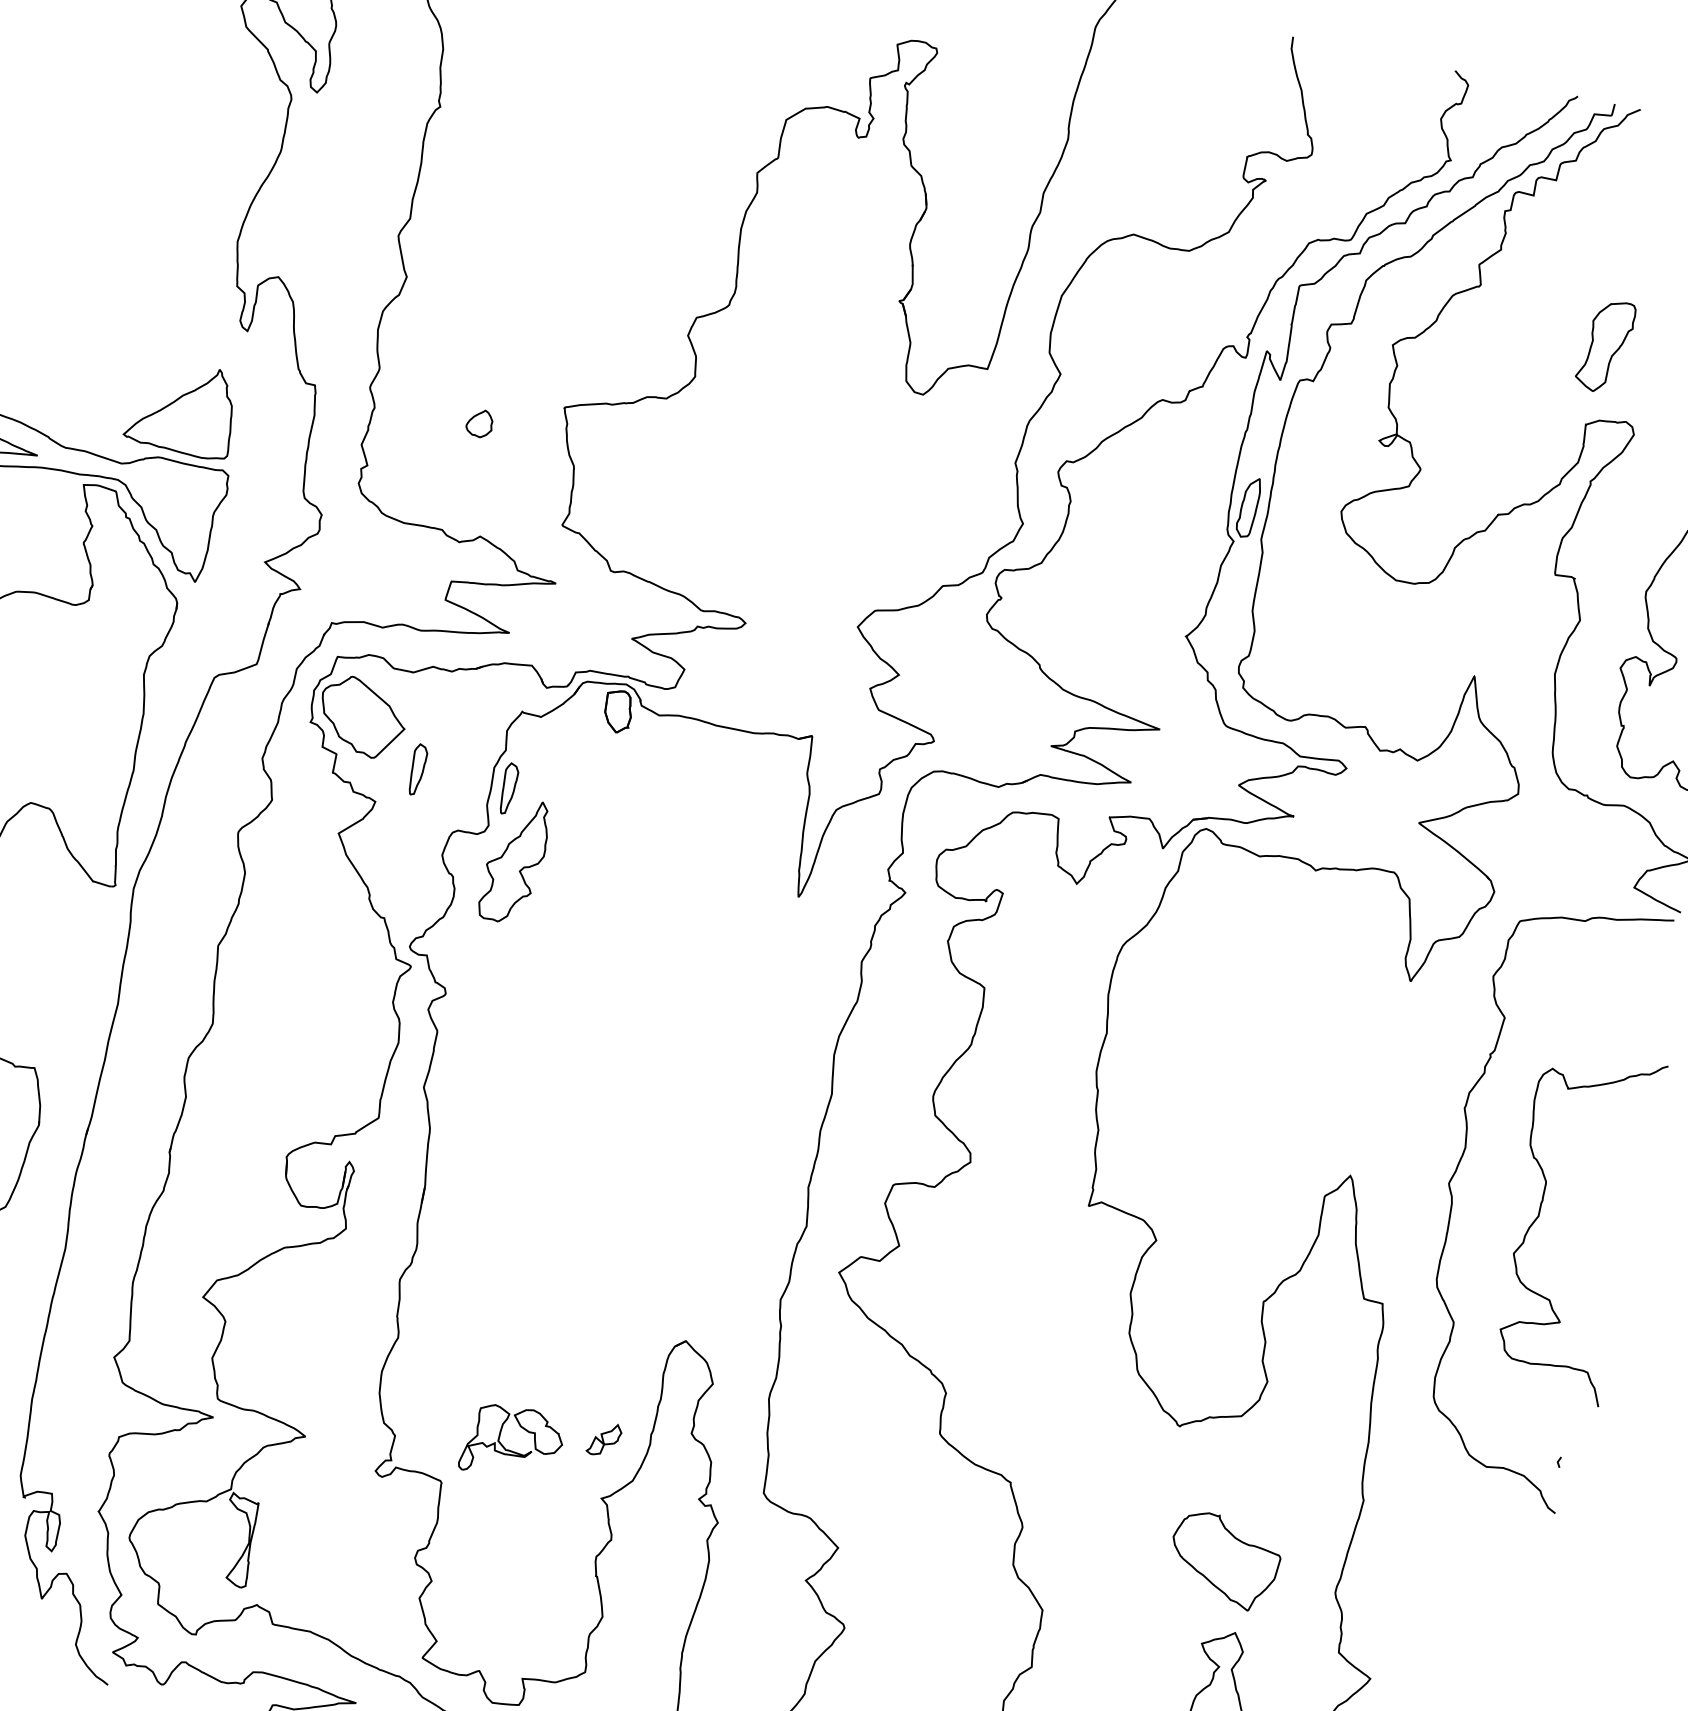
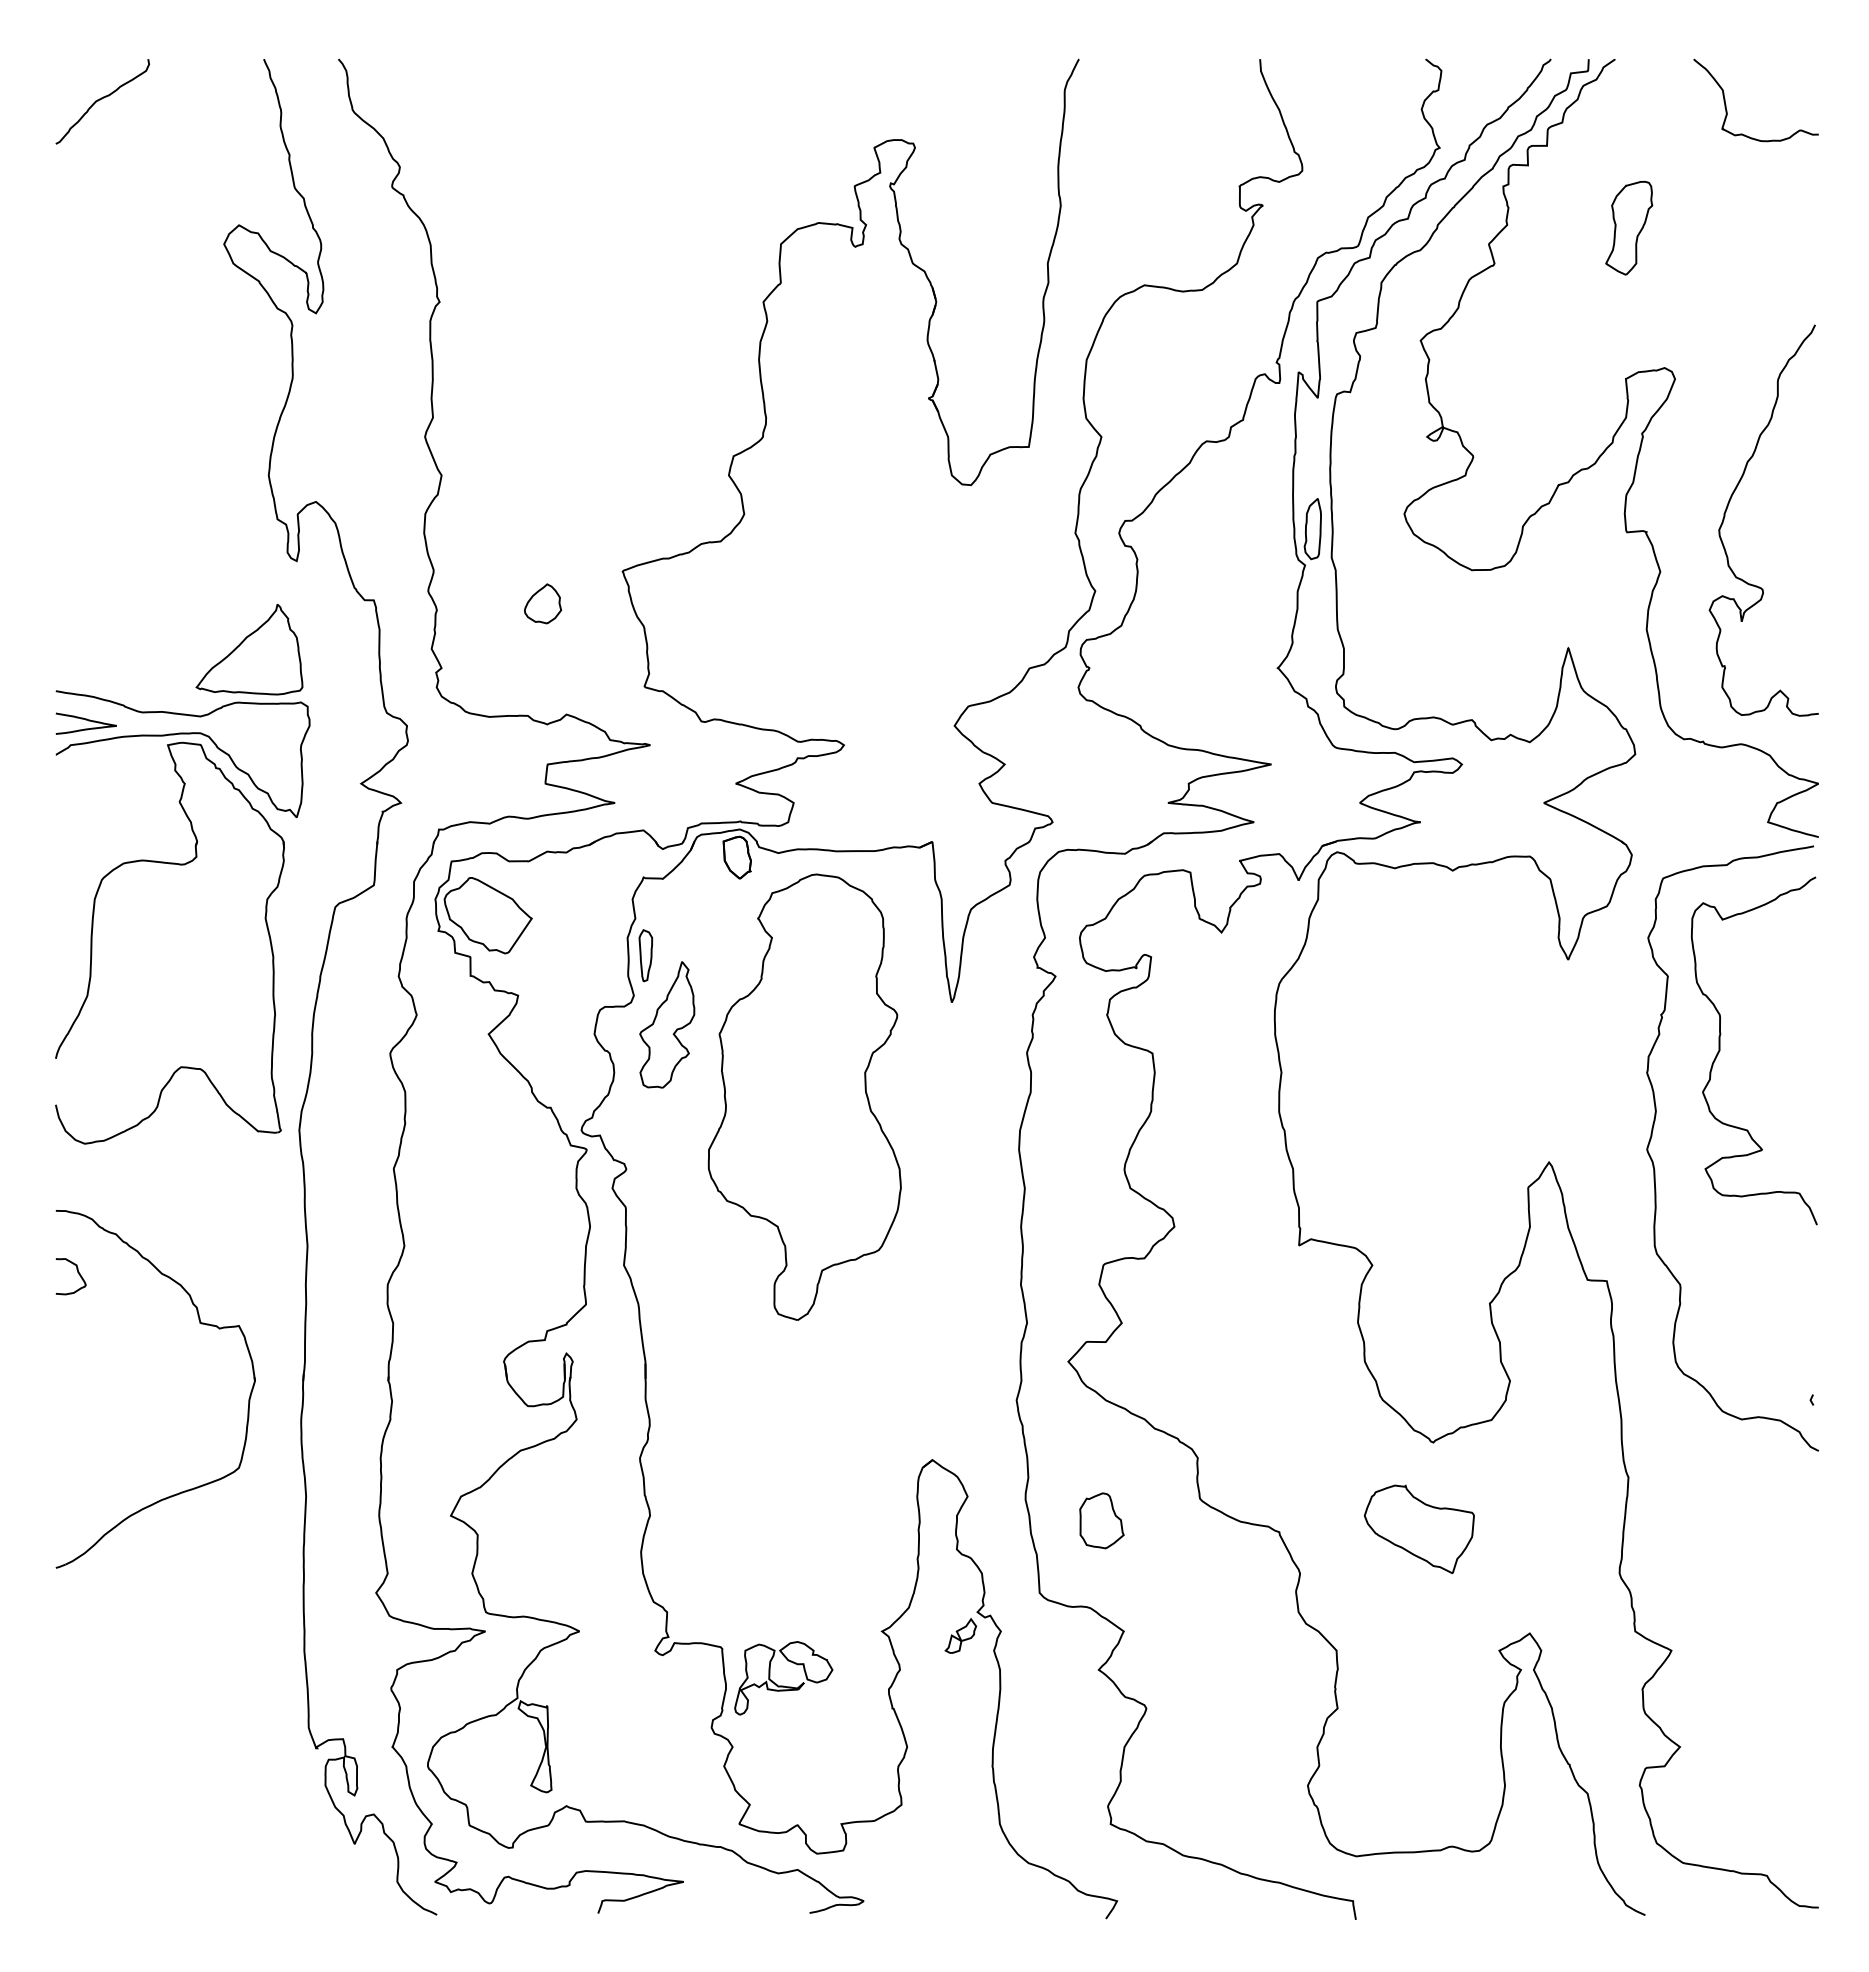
part: (1605, 346) -> (1629, 228), moved
part: (480, 423) -> (543, 603), size x1.43
part: (417, 769) -> (552, 955), removed
part: (635, 959) -> (804, 1096), added
curve: (1539, 1216) -> (1720, 1050), moved
part: (839, 1434) -> (1101, 1520), added
part: (604, 1438) -> (960, 1635), moved
part: (511, 1450) -> (783, 1685), moved
part: (1223, 1561) -> (1418, 1529), moved

